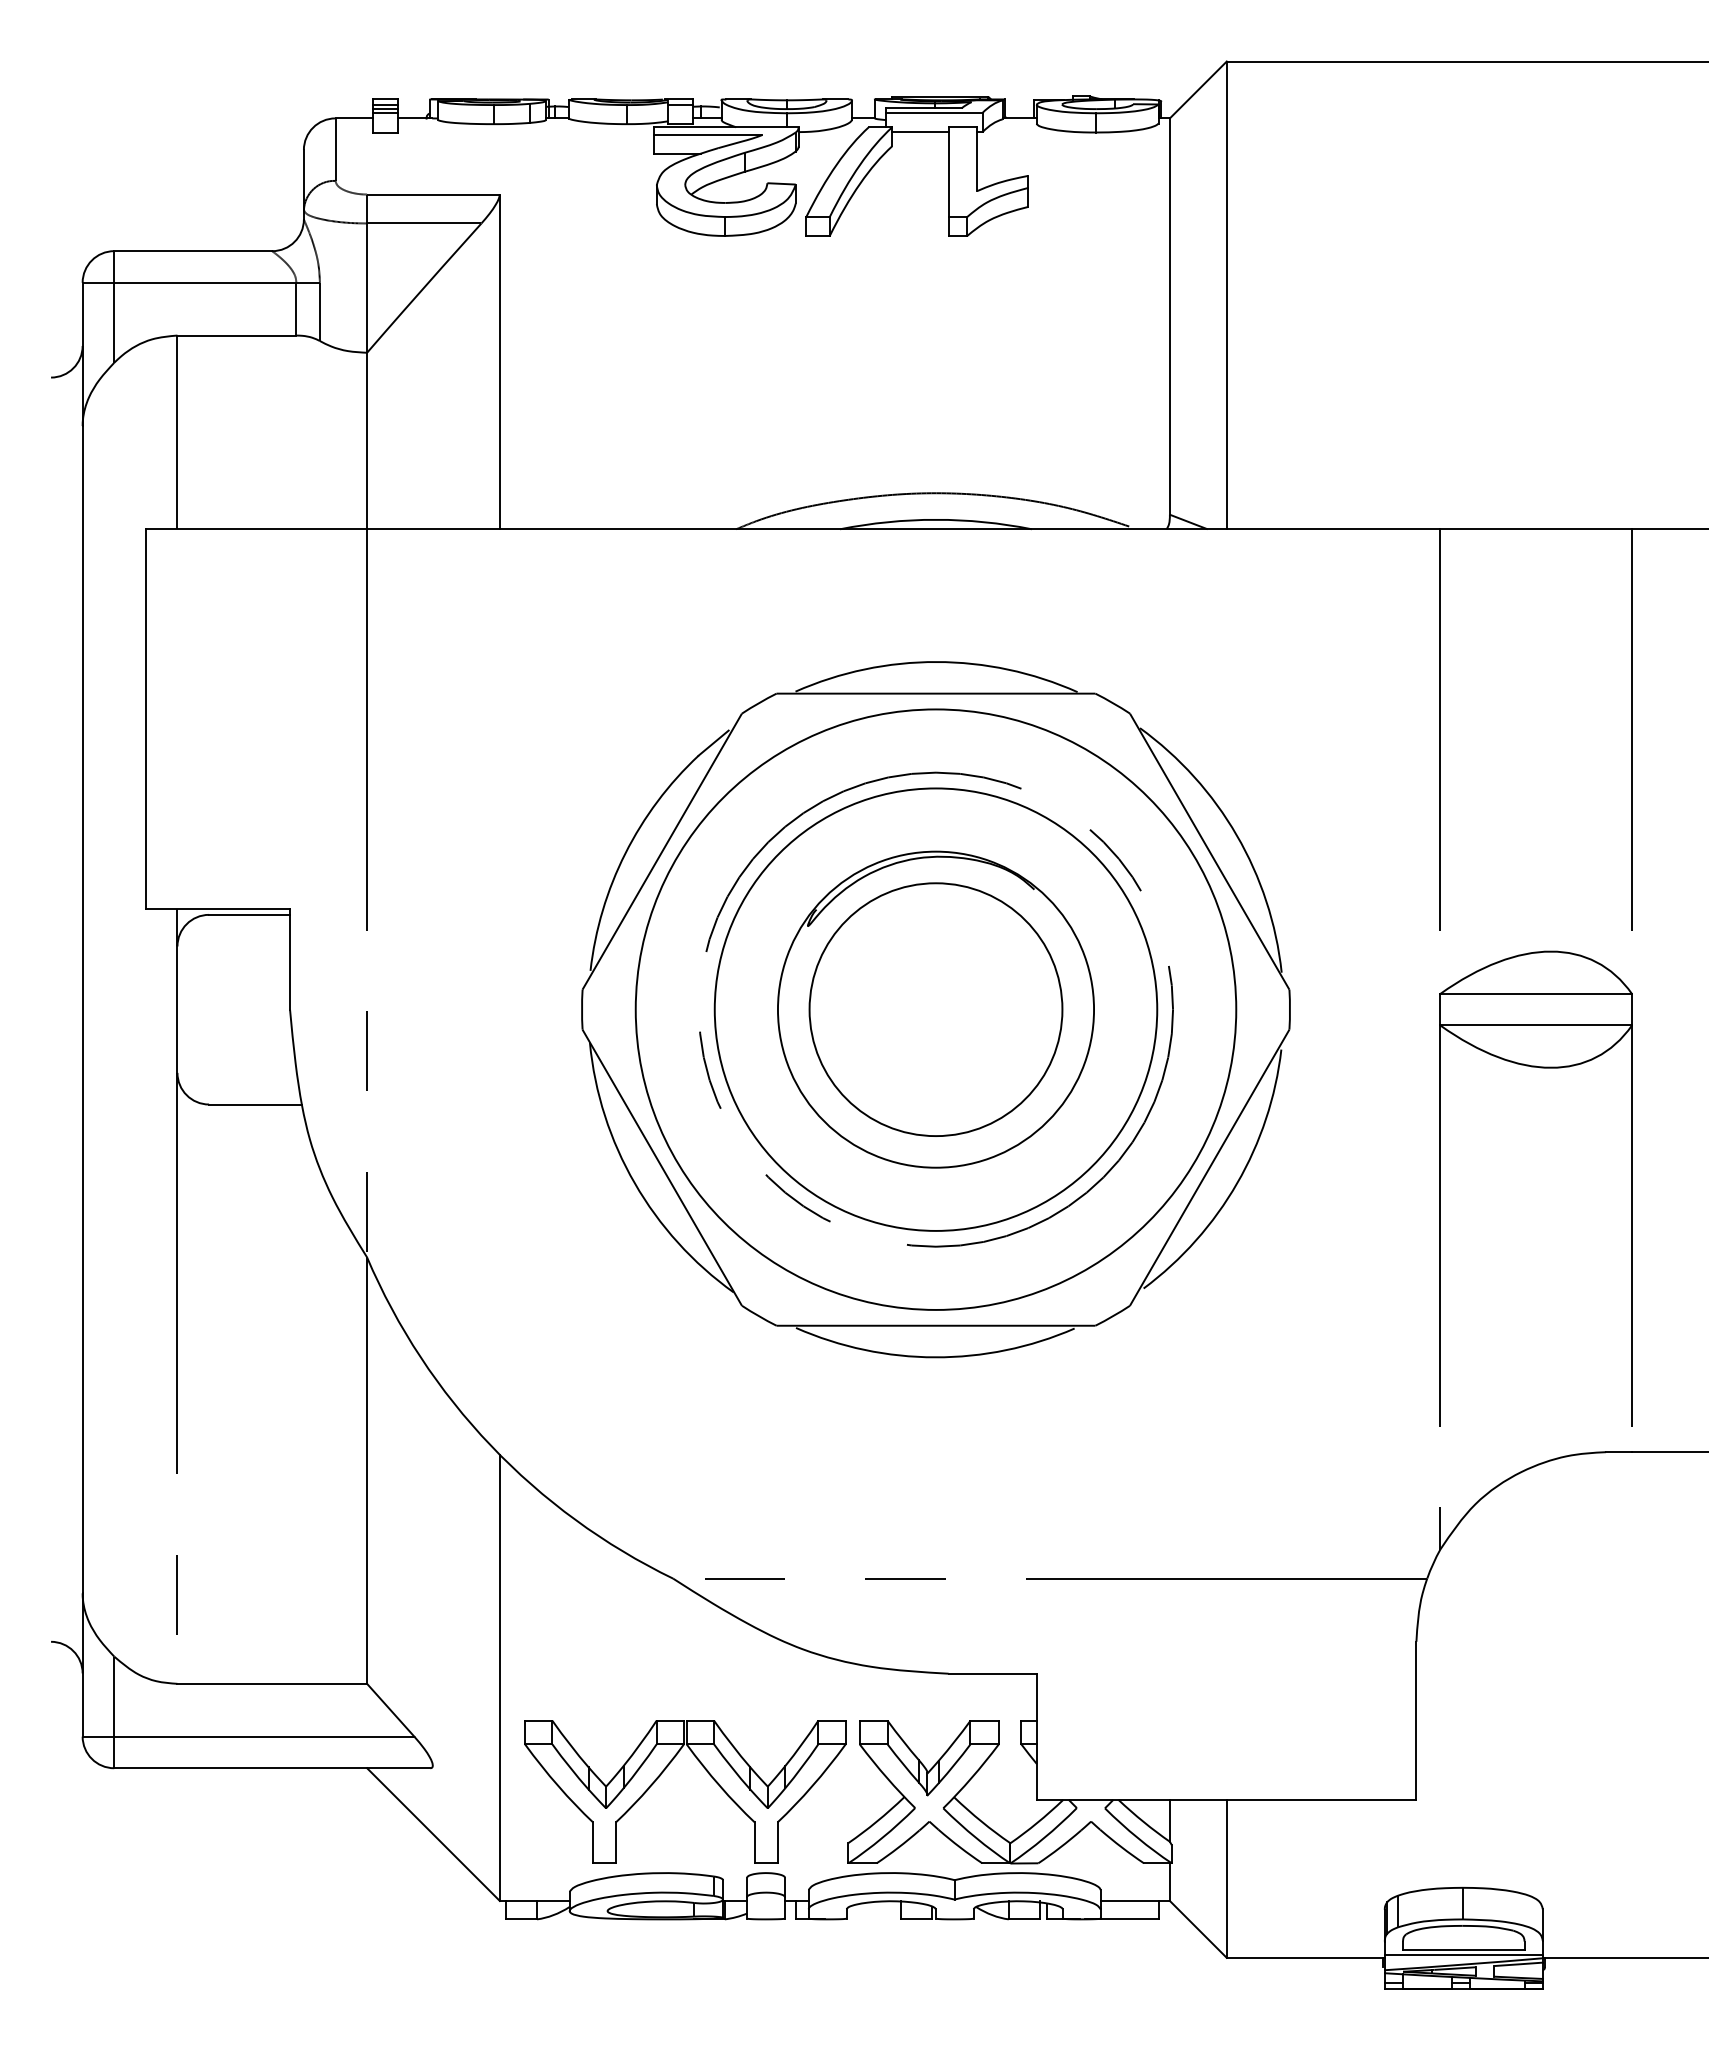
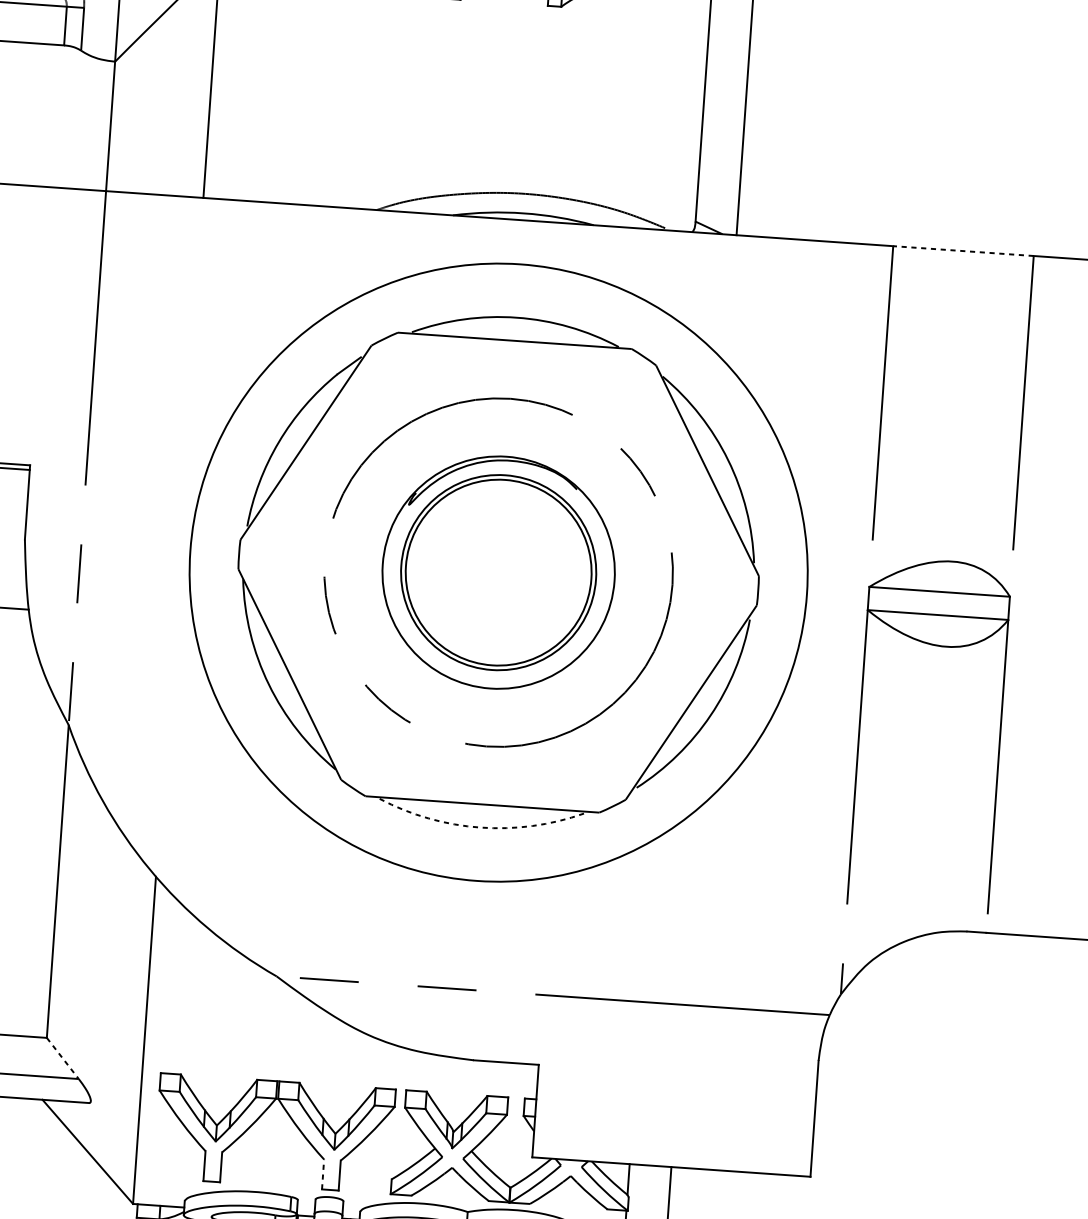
line: (1536, 529) -> (963, 251), solid -> dashed
circle: (935, 1009) -> (498, 572), size x0.6
circle: (935, 1009) -> (498, 572), size x1.4
arc: (935, 1357) -> (480, 827), solid -> dashed
line: (391, 1710) -> (63, 1058), solid -> dashed
line: (754, 1842) -> (322, 1174), solid -> dashed

